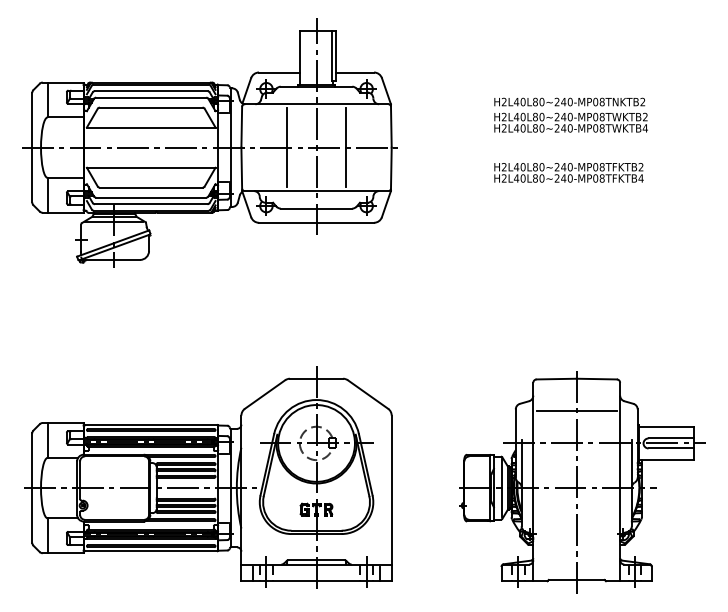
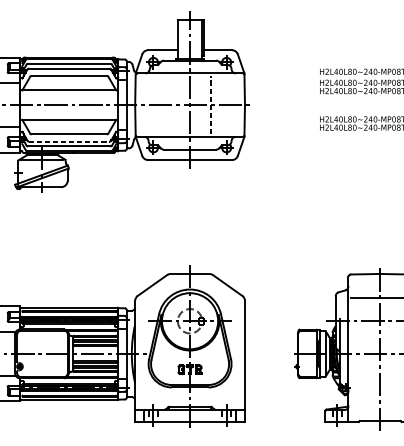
line: (287, 147) -> (168, 105), removed
line: (345, 147) -> (211, 105), solid -> dashed
line: (151, 197) -> (69, 141), solid -> dashed

